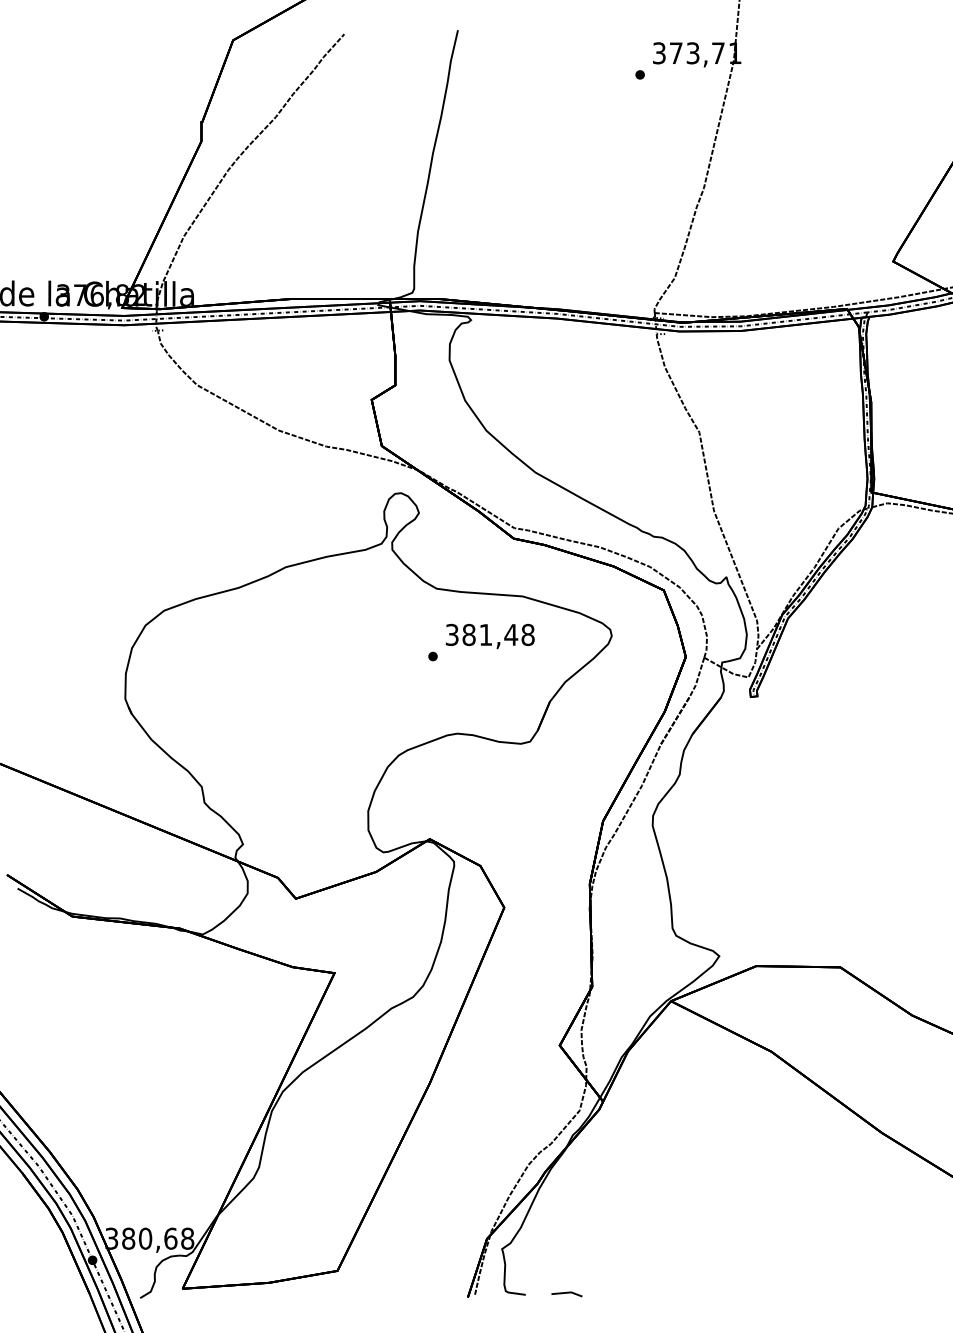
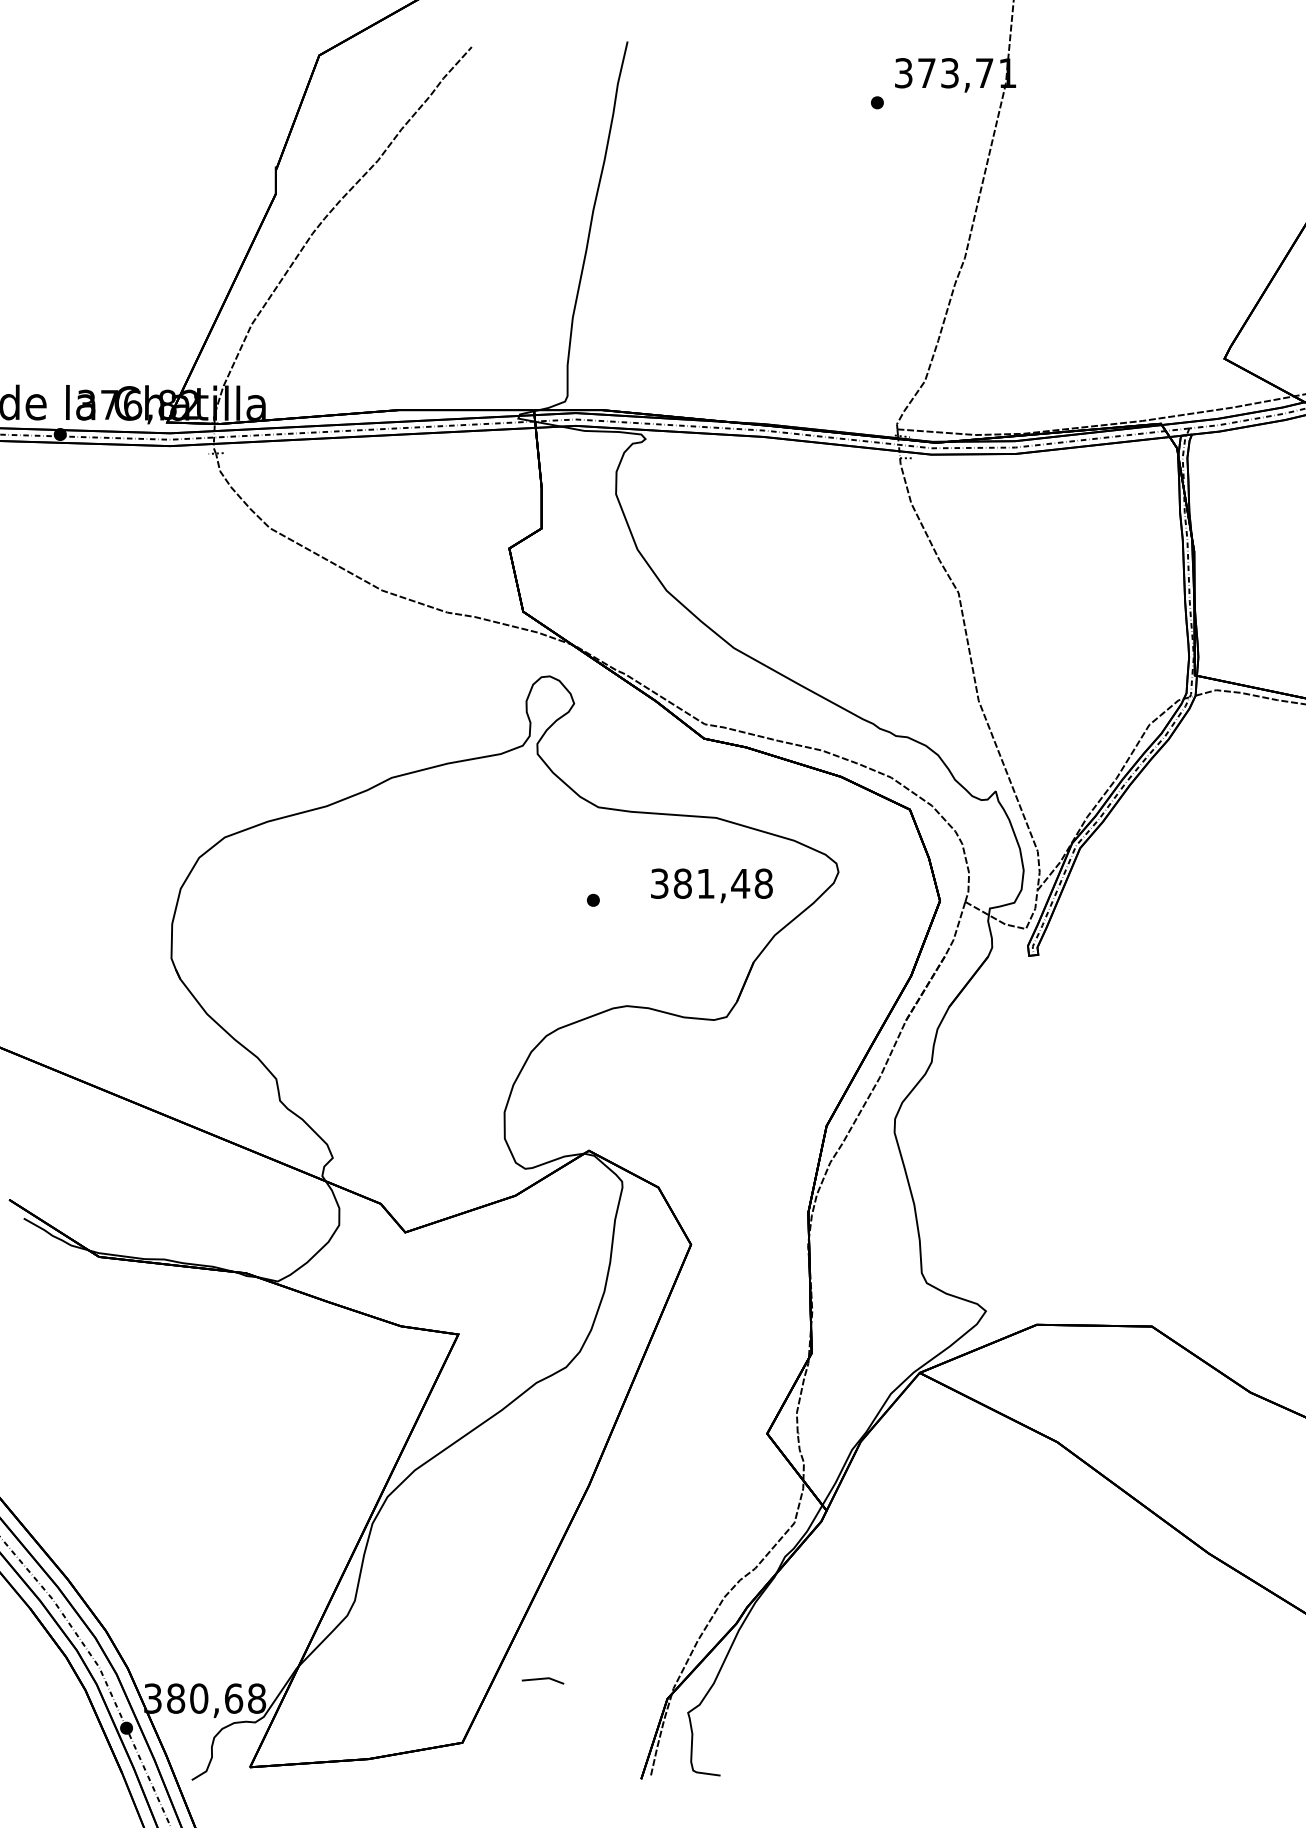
text: (489, 636) -> (711, 885), moved
line: (566, 1293) -> (542, 1679), moved

